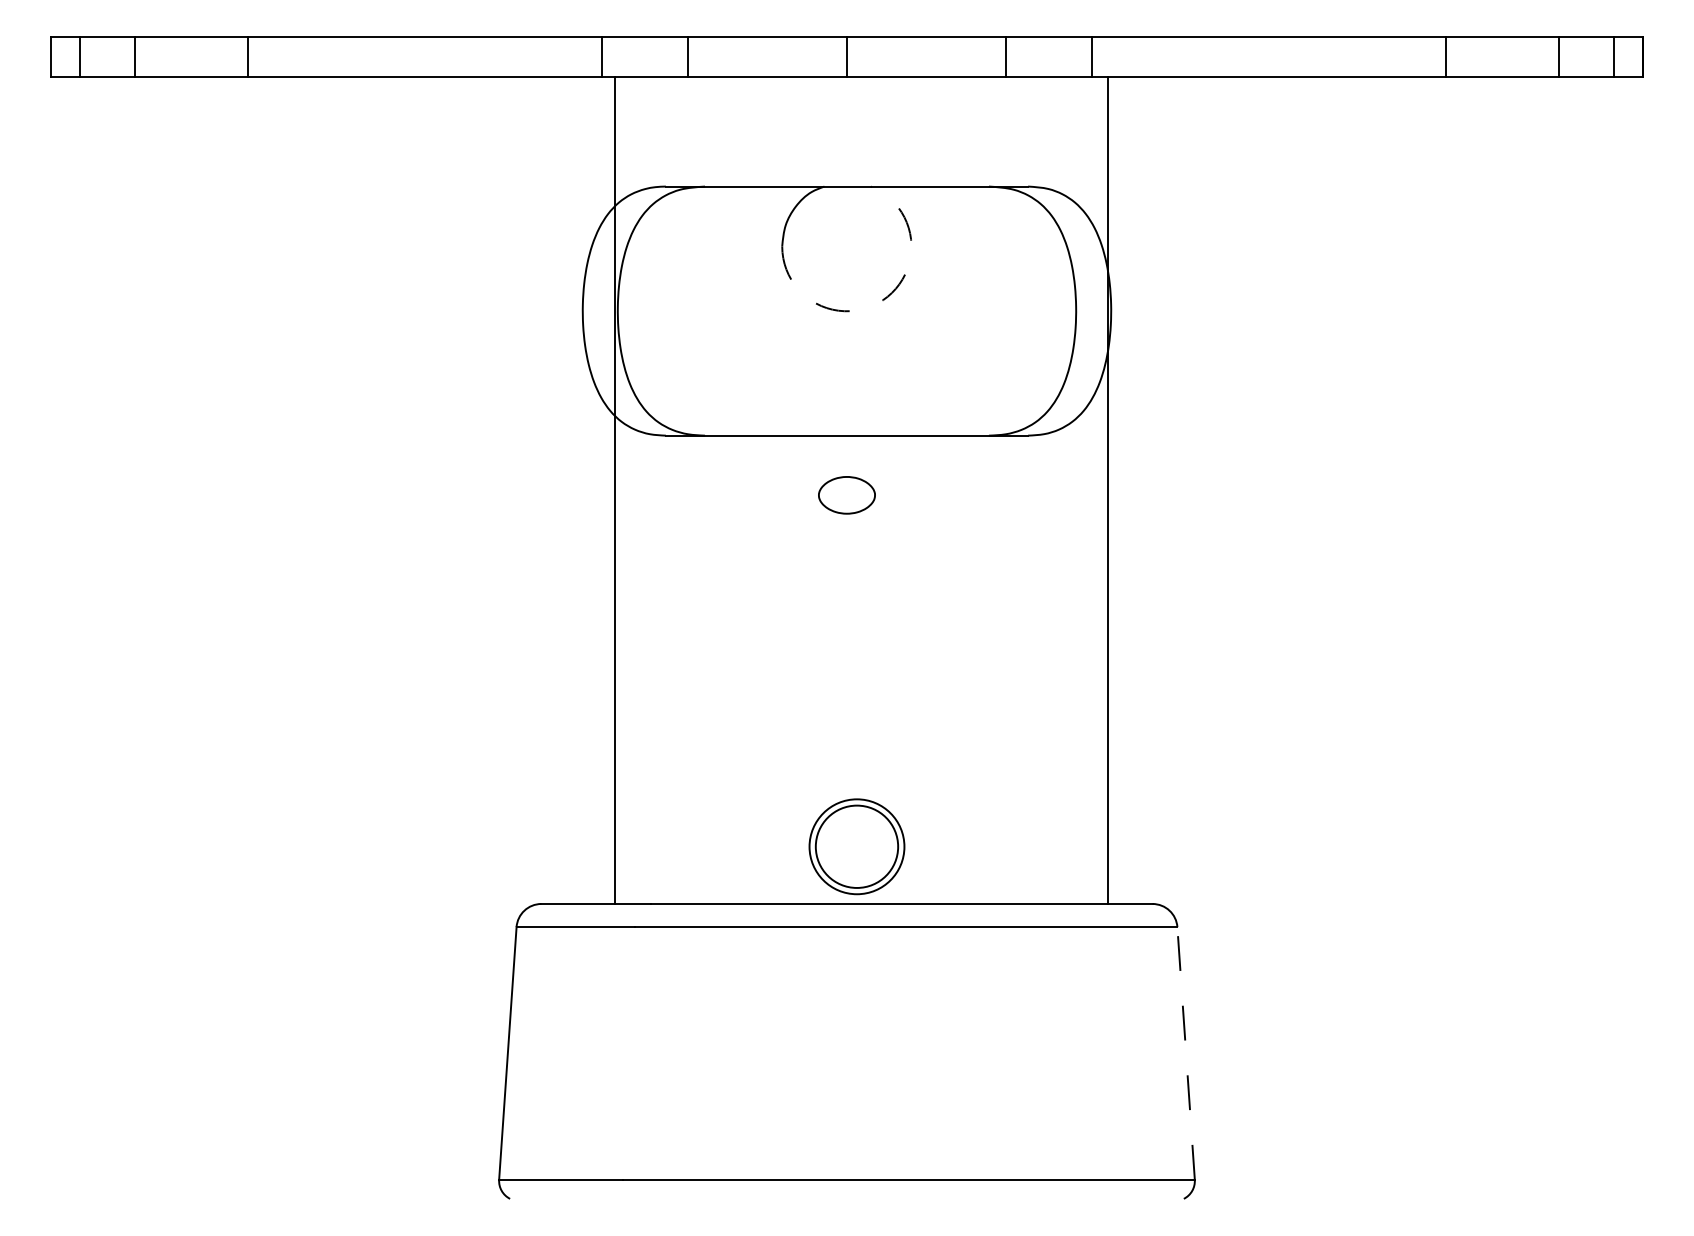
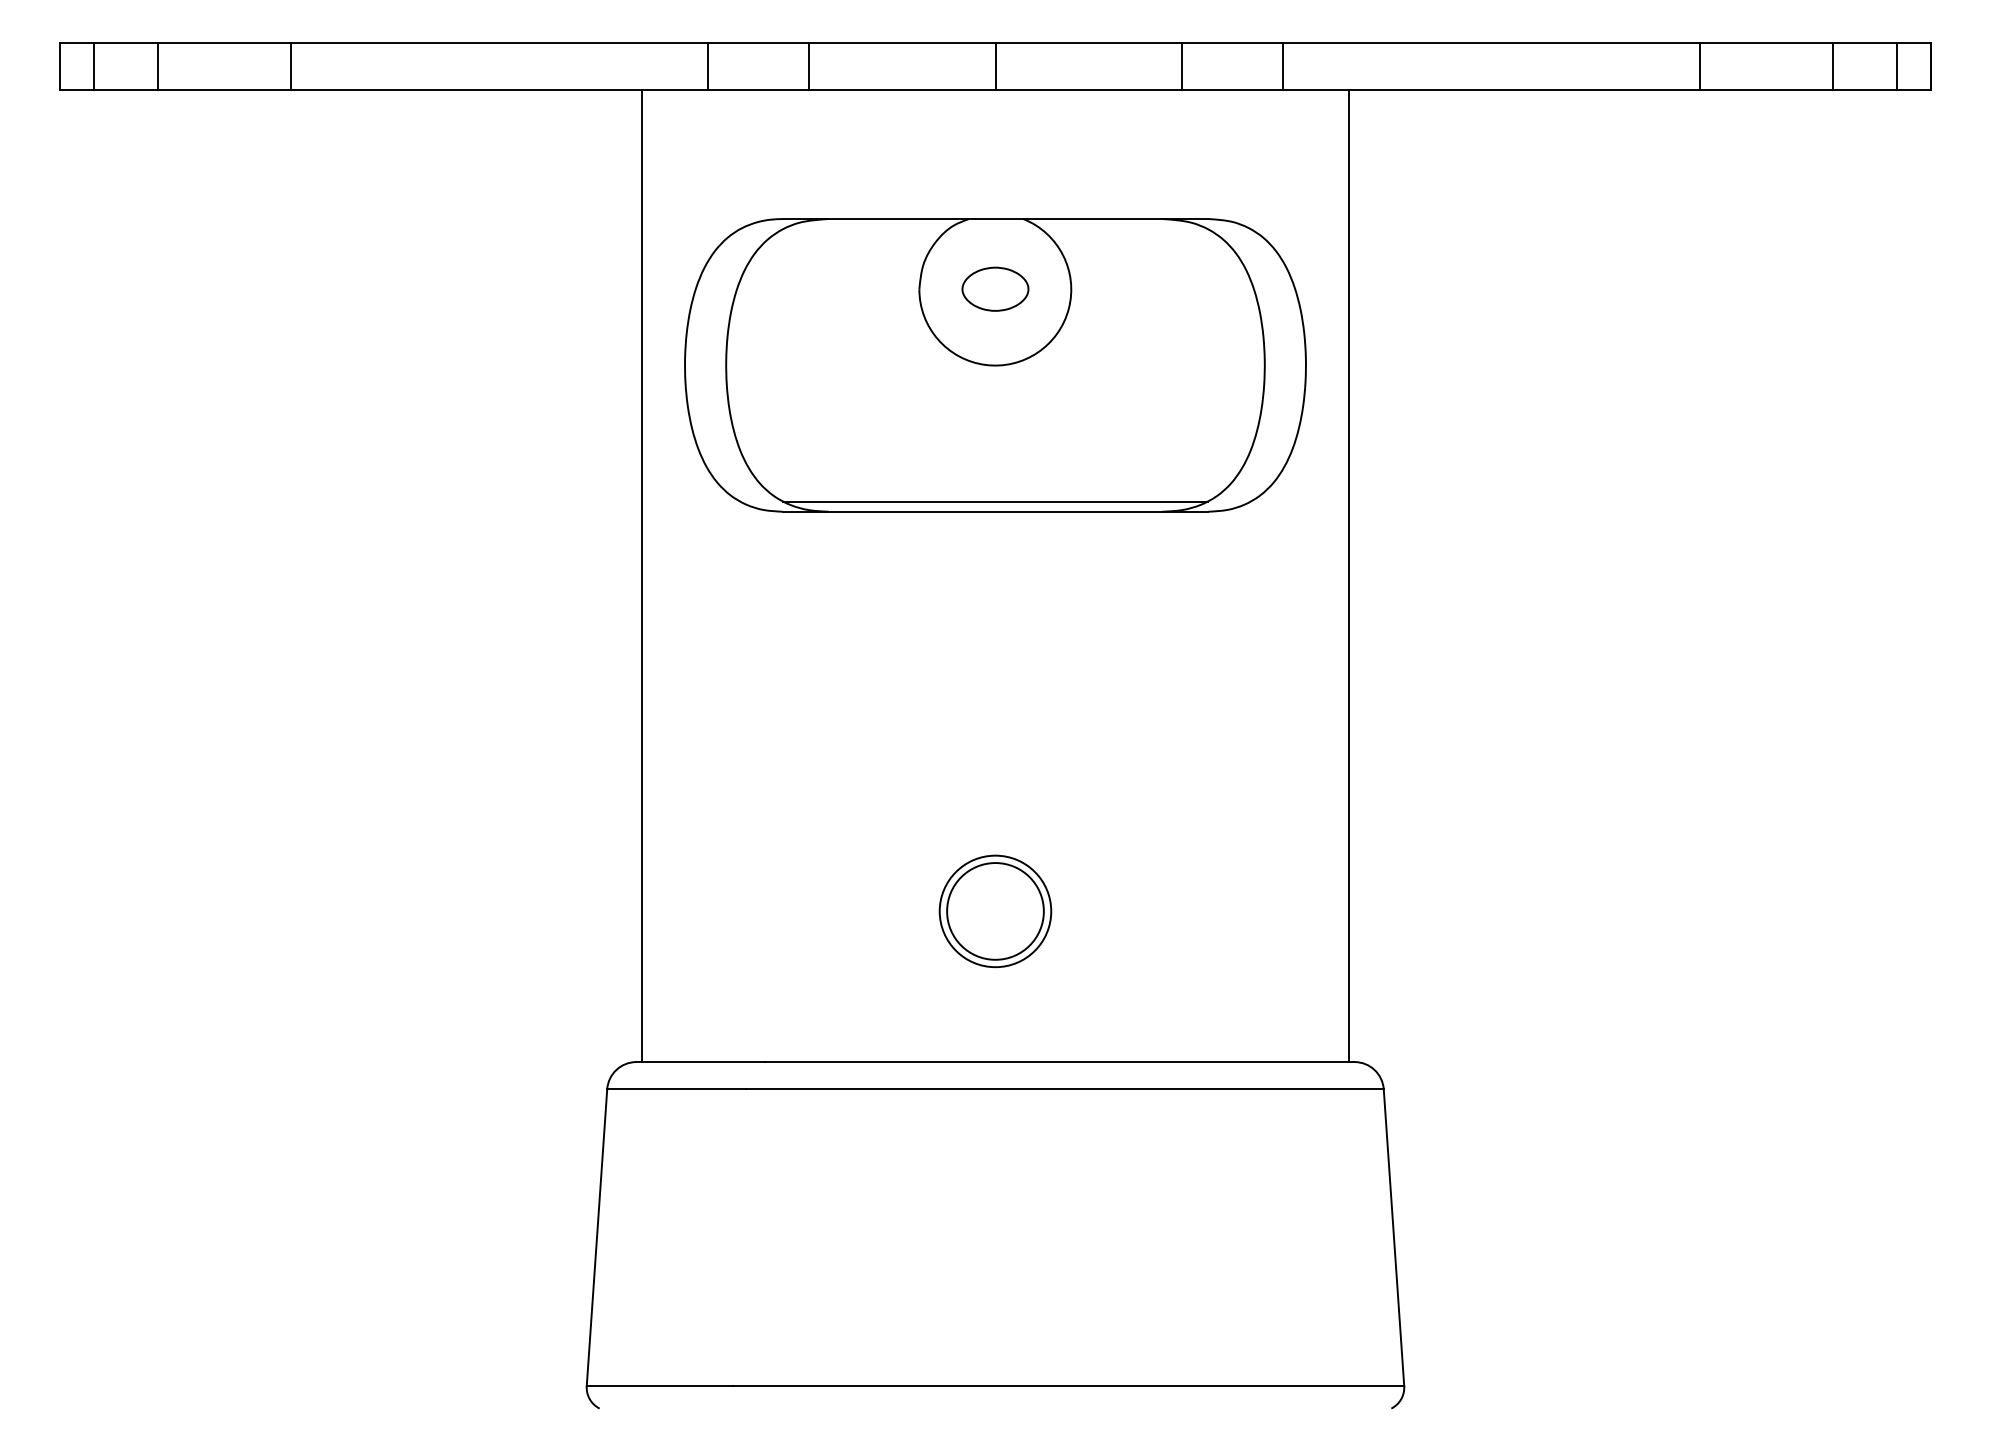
arc: (883, 300) -> (1038, 352), dashed -> solid
line: (846, 427) -> (994, 502), added
line: (615, 489) -> (642, 574), moved
line: (1107, 489) -> (1348, 574), moved
part: (846, 495) -> (994, 289), moved
part: (856, 846) -> (994, 911), moved
line: (1186, 1053) -> (1394, 1237), dashed -> solid

